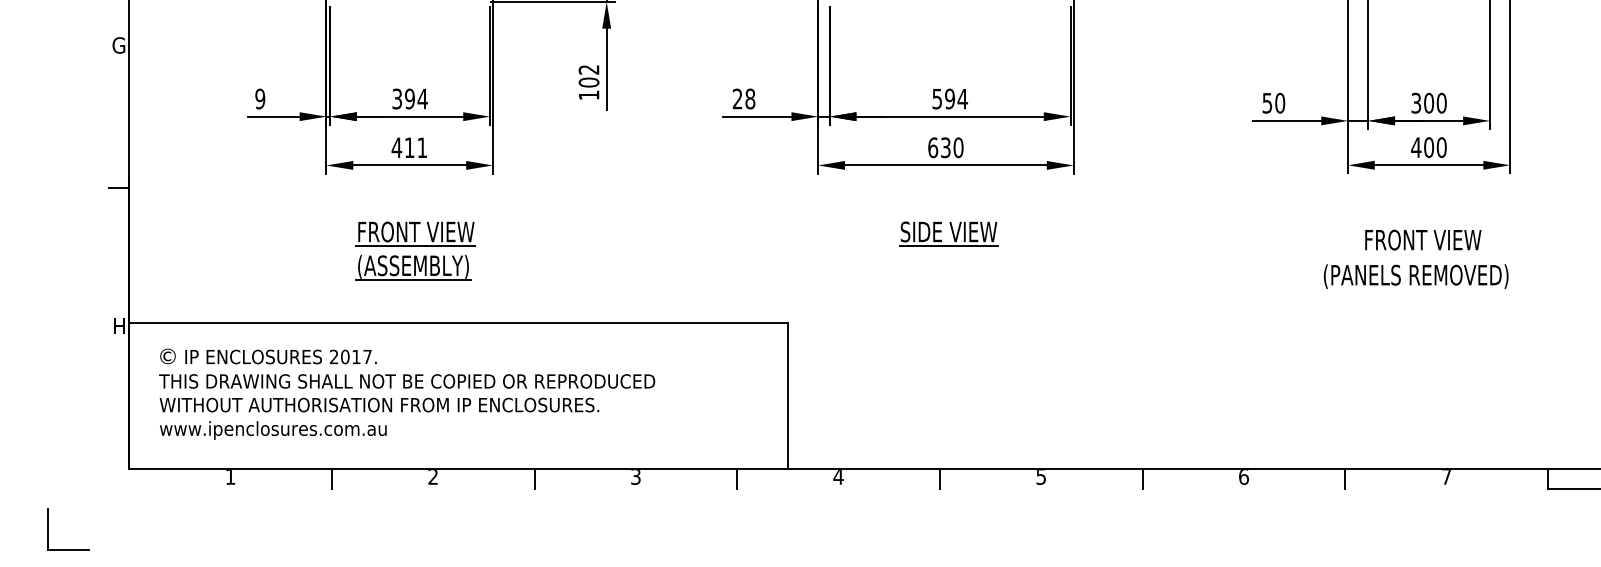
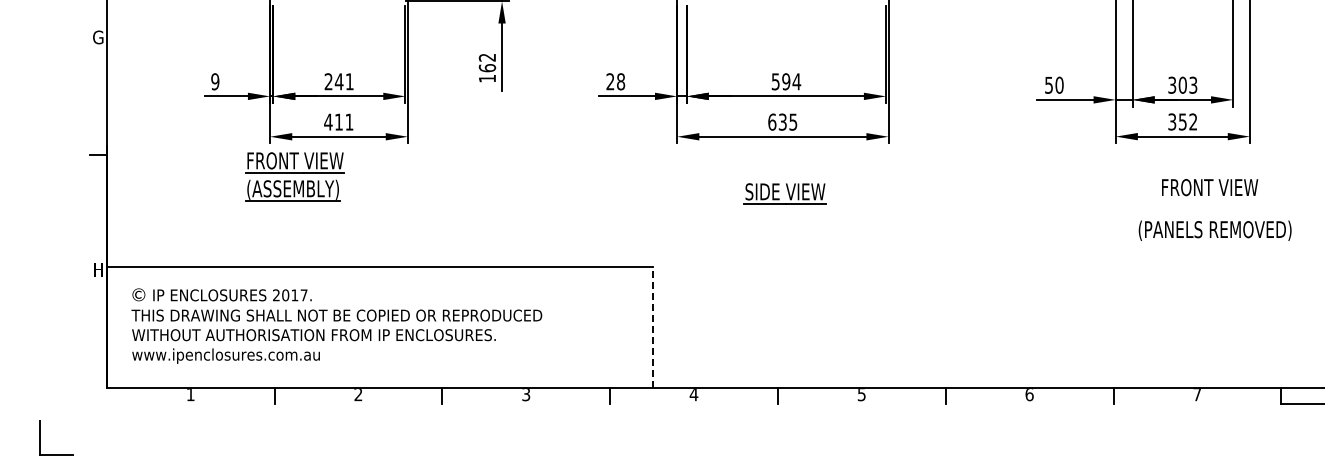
text: (587, 82) -> (486, 68), 102 -> 162
text: (410, 98) -> (339, 81), 394 -> 241
text: (1441, 102) -> (1193, 84), 300 -> 303
text: (958, 146) -> (793, 121), 630 -> 635
text: (1428, 146) -> (1182, 121), 400 -> 352
text: (1423, 240) -> (1210, 187), moved
part: (415, 250) -> (294, 176), moved
text: (1415, 276) -> (1214, 230), moved
line: (788, 394) -> (652, 326), solid -> dashed

